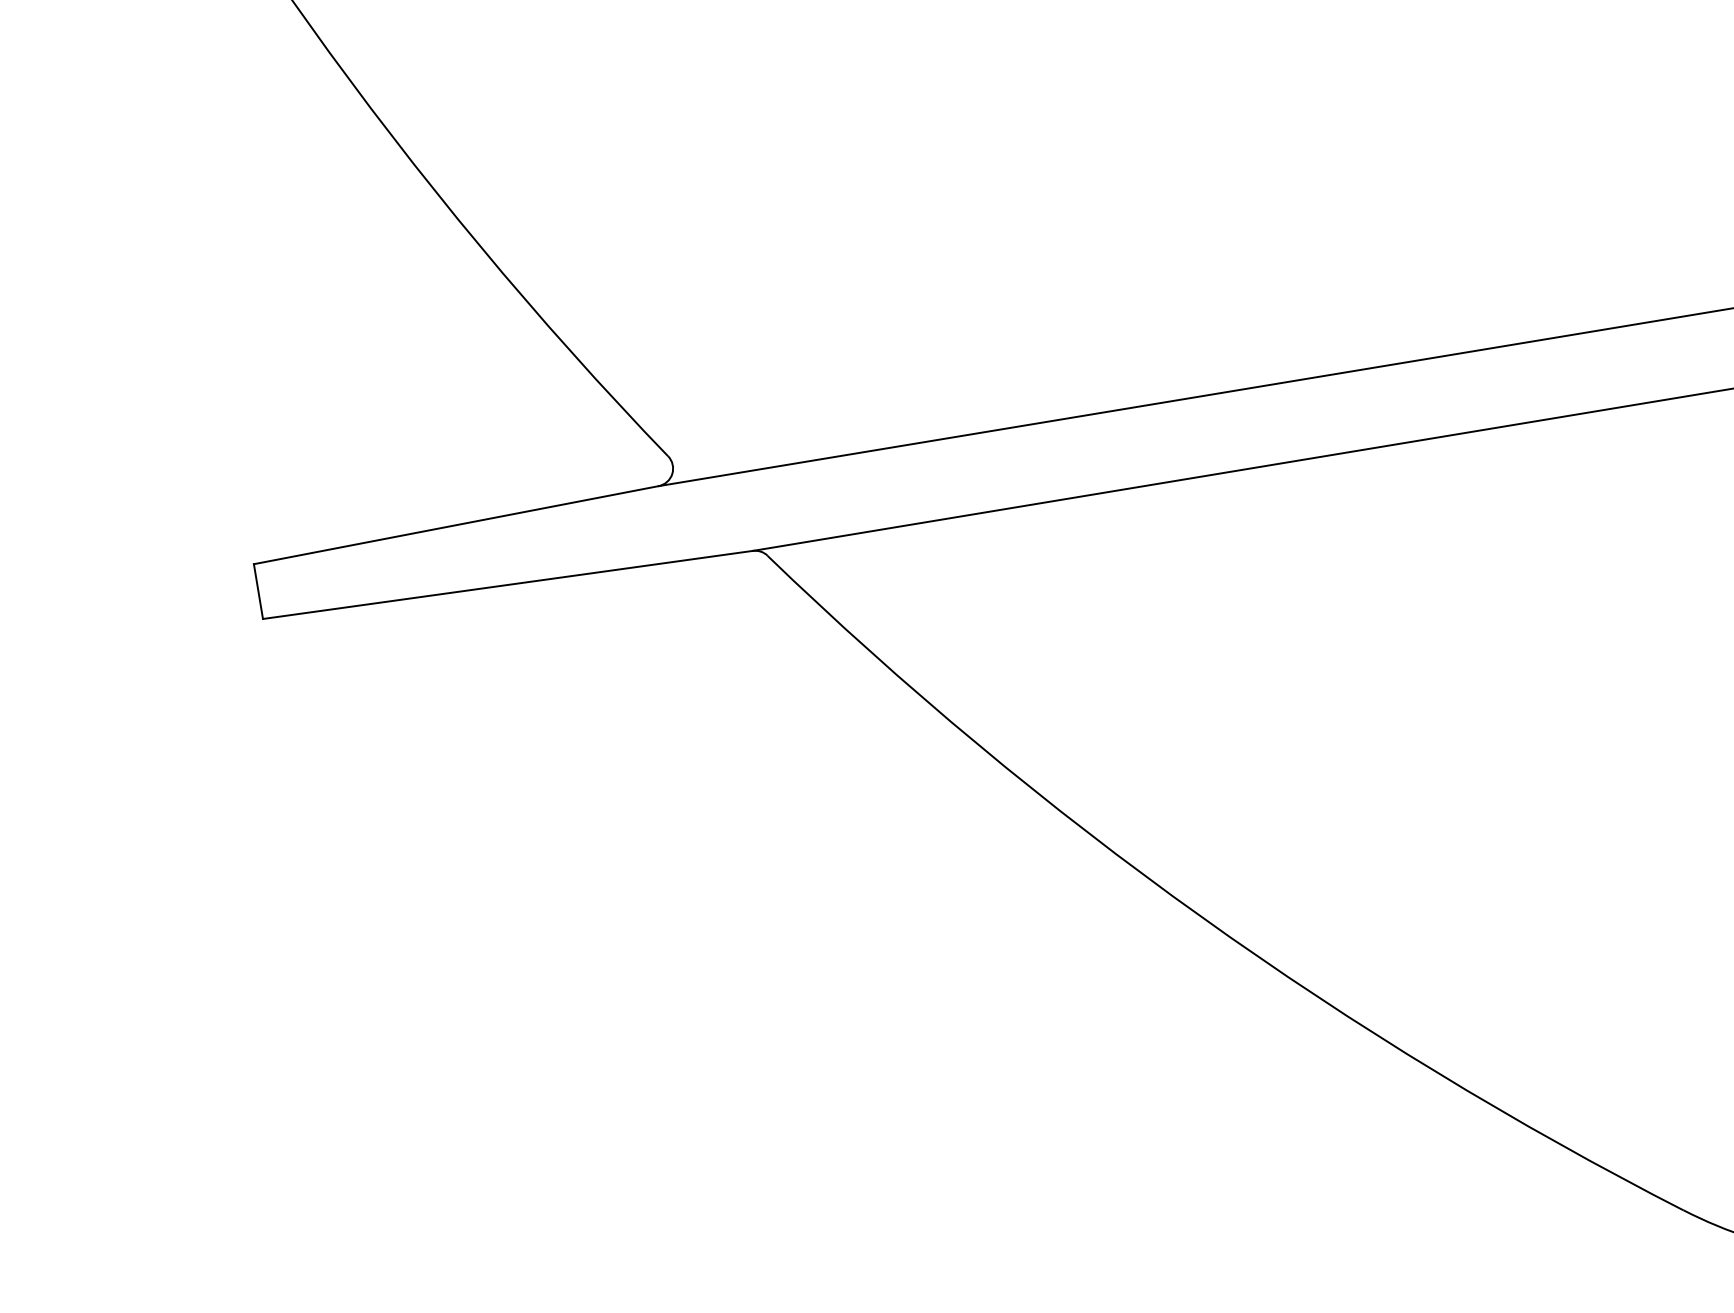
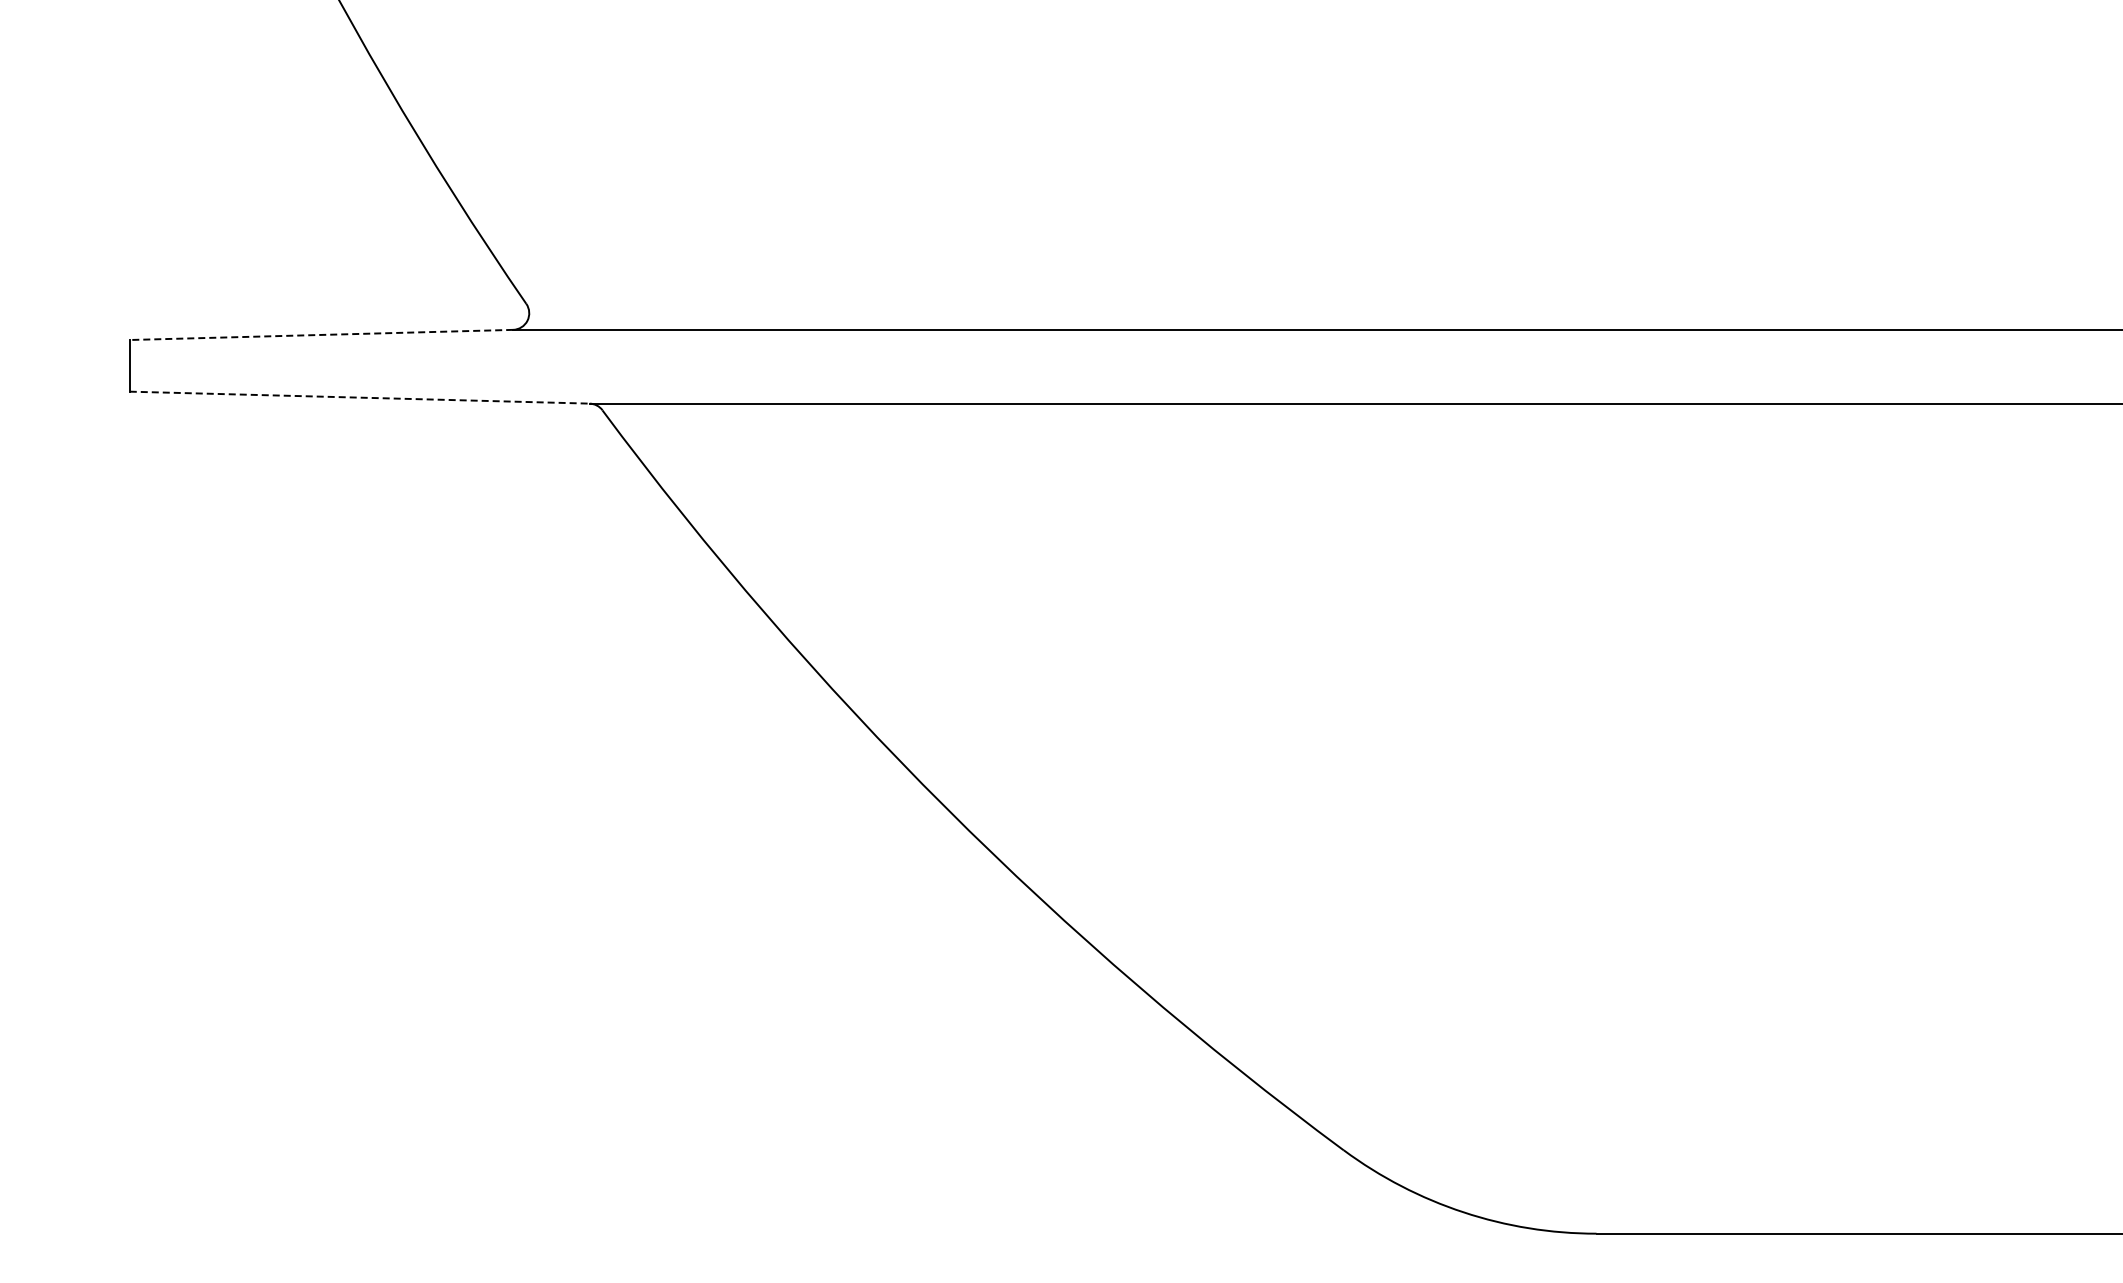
line: (456, 524) -> (321, 334), solid -> dashed
line: (508, 584) -> (360, 397), solid -> dashed

